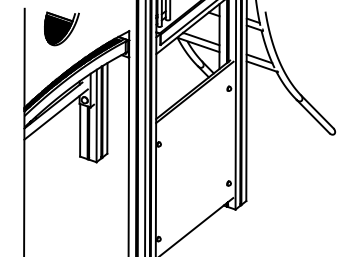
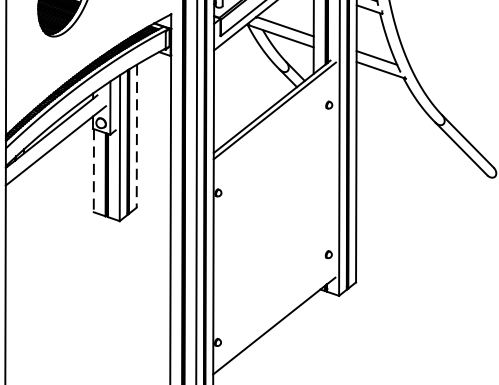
line: (107, 108) -> (136, 136), solid -> dashed
line: (80, 130) -> (94, 171), solid -> dashed

